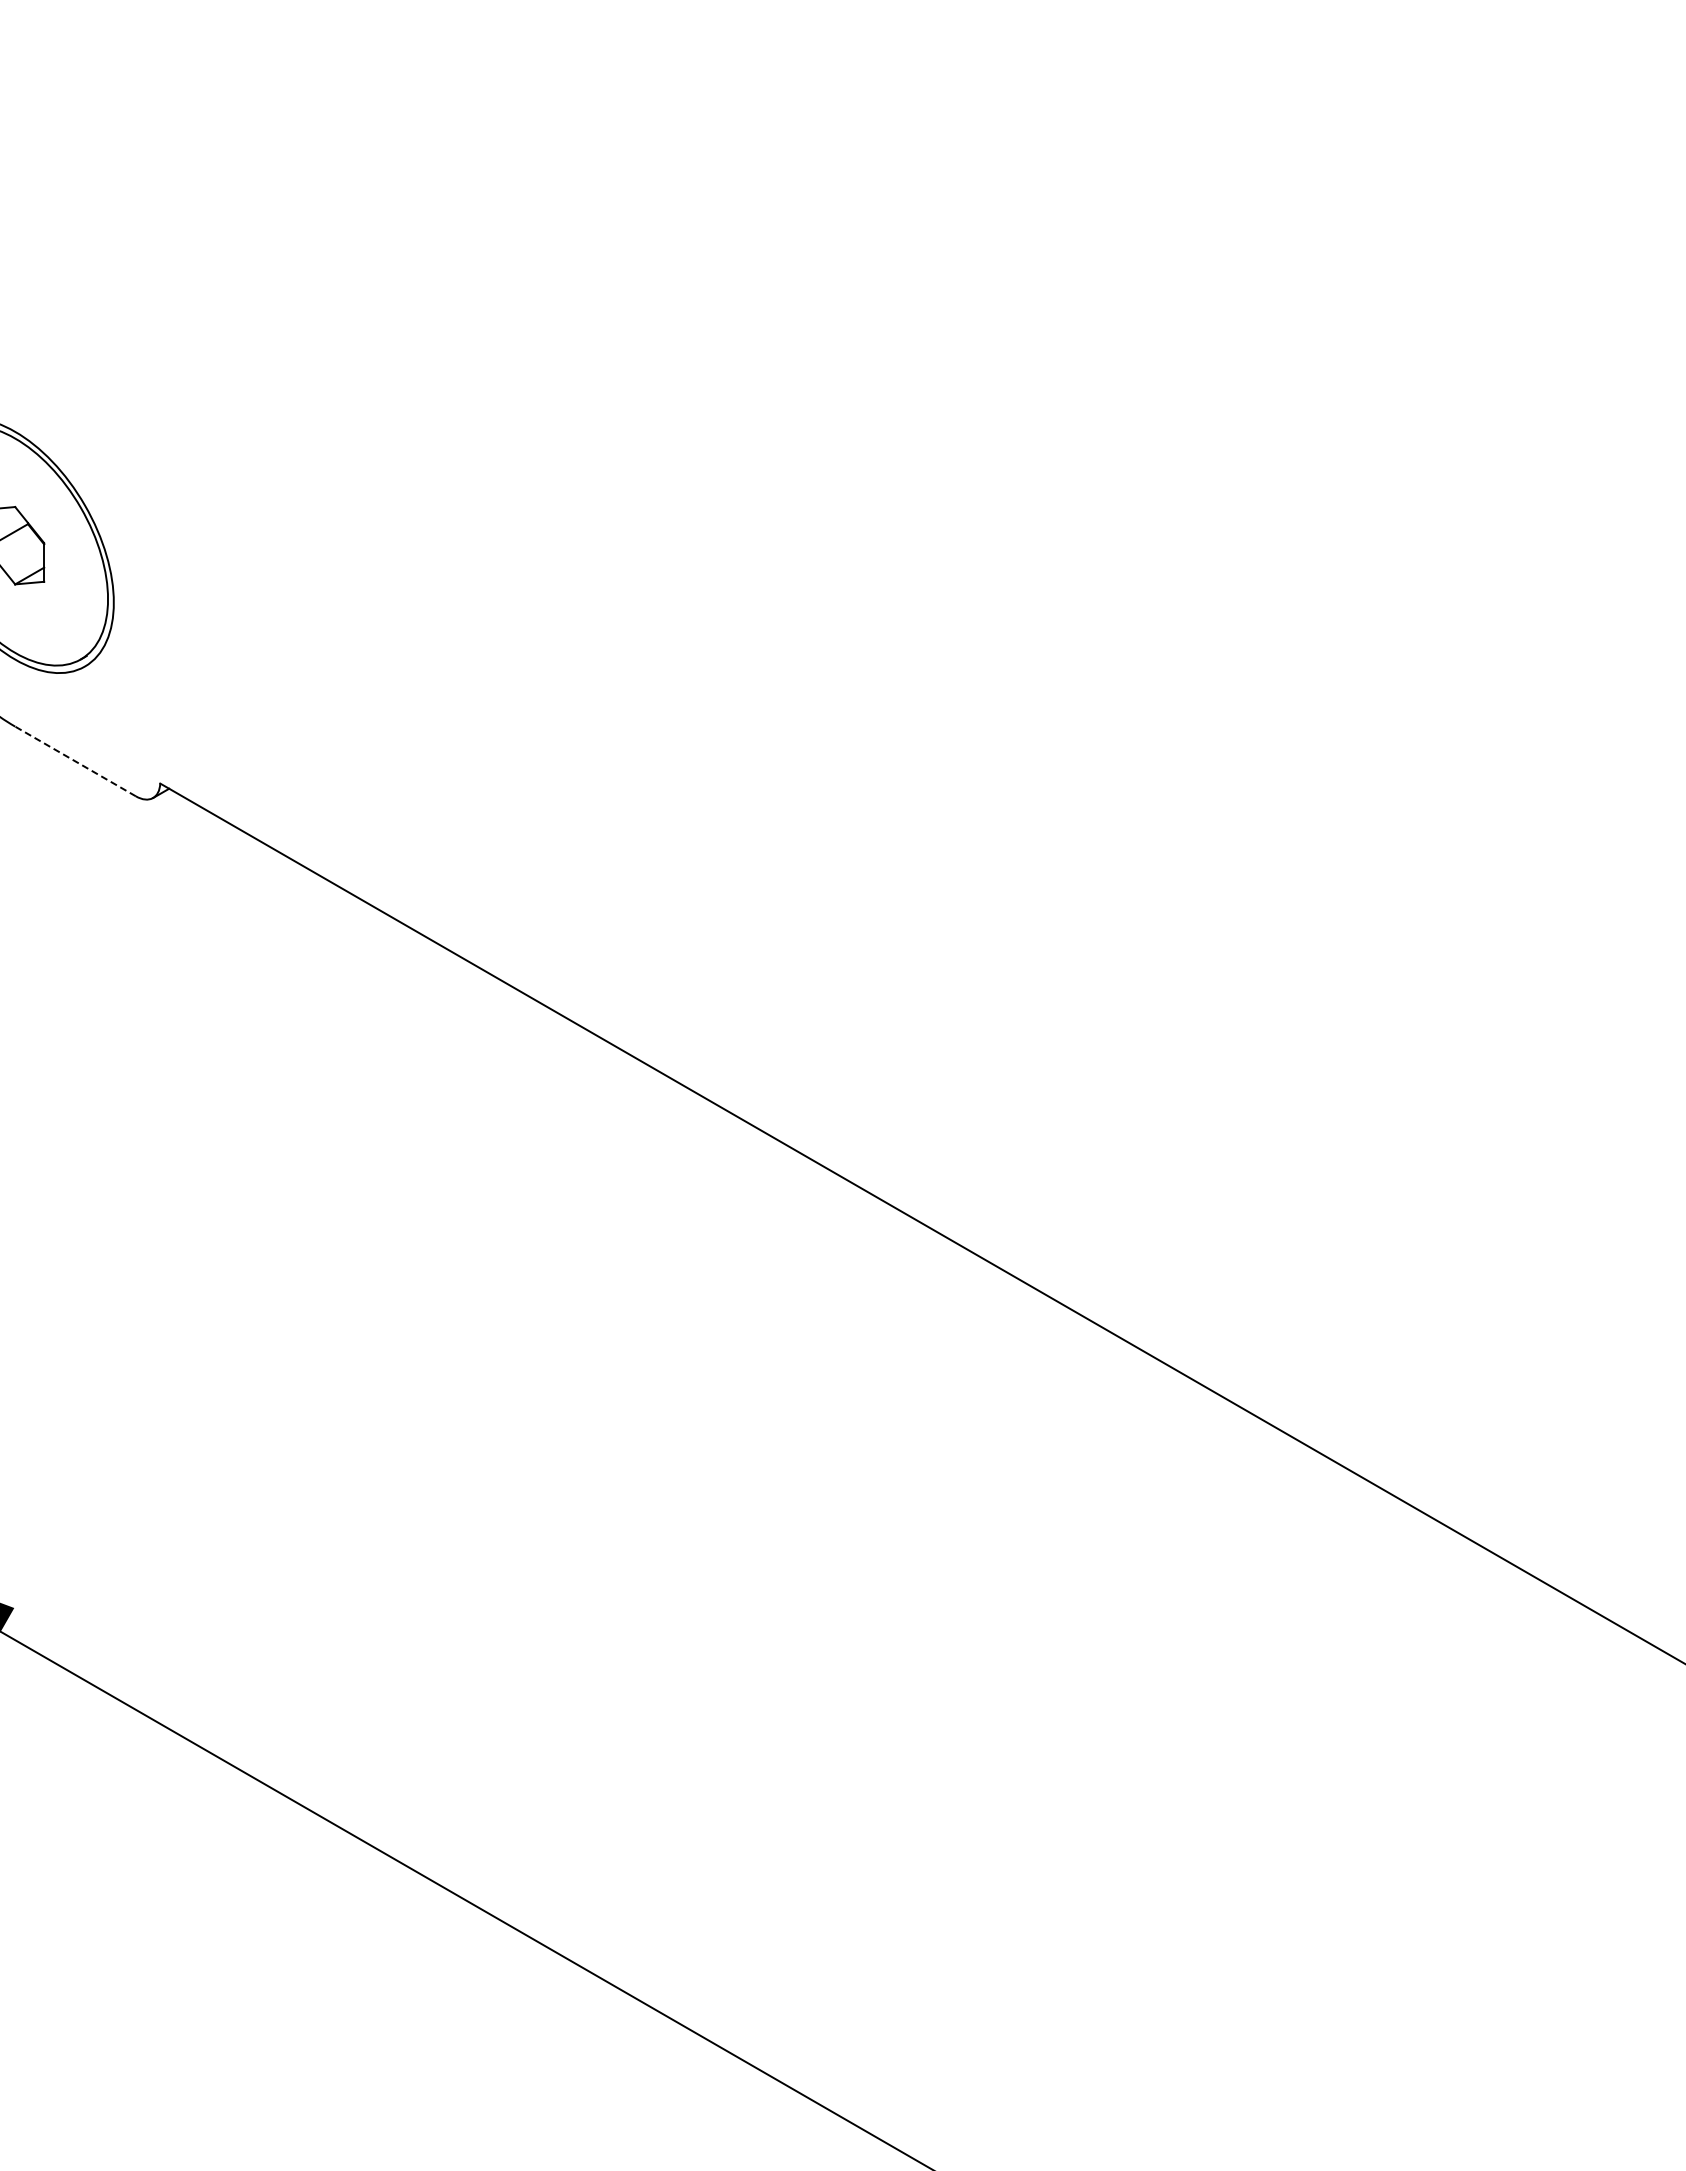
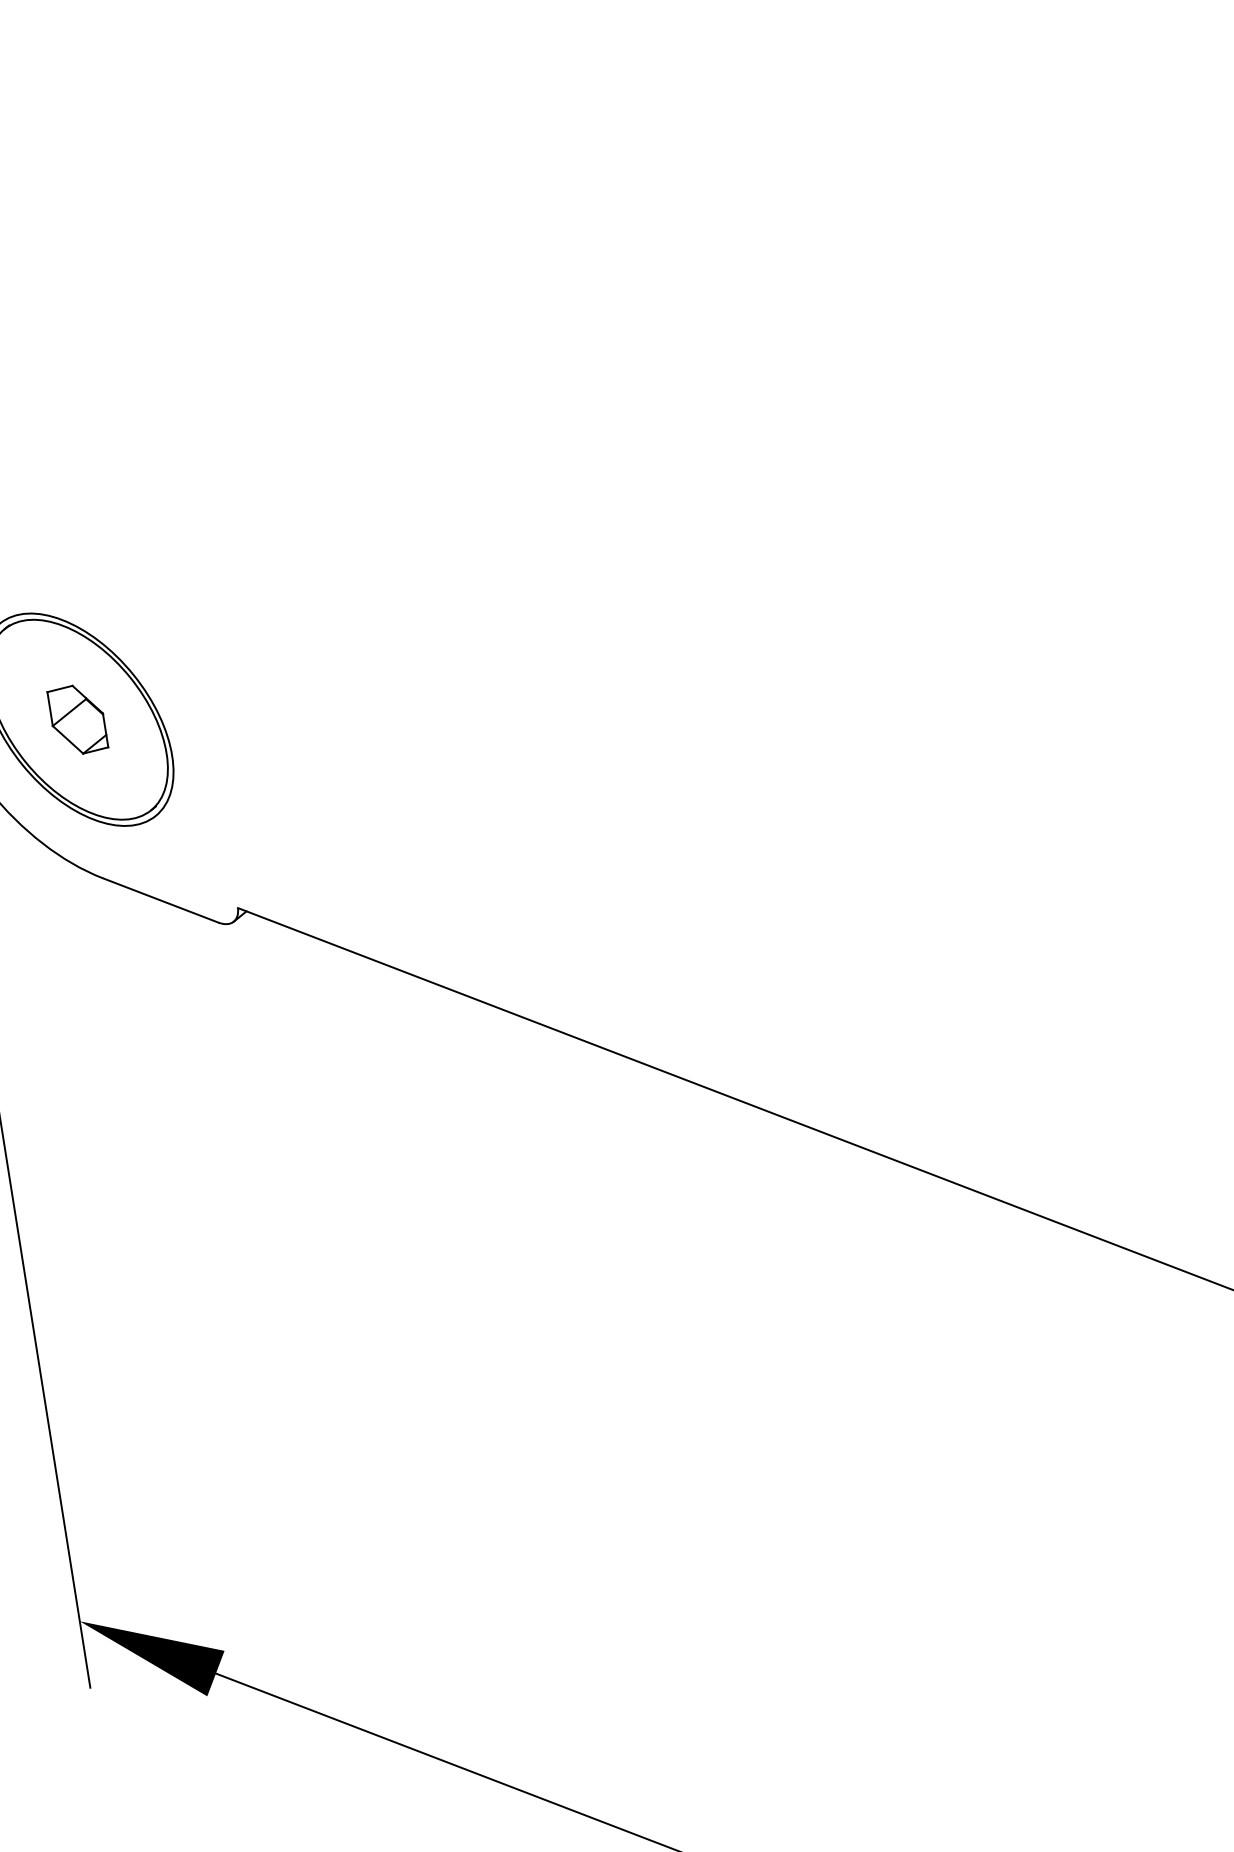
line: (75, 761) -> (160, 900), dashed -> solid

